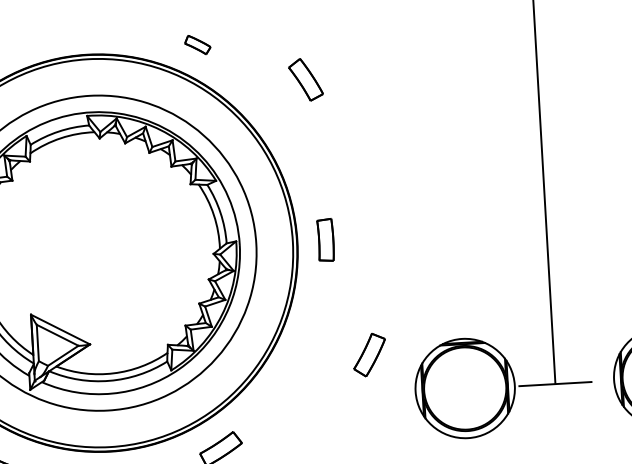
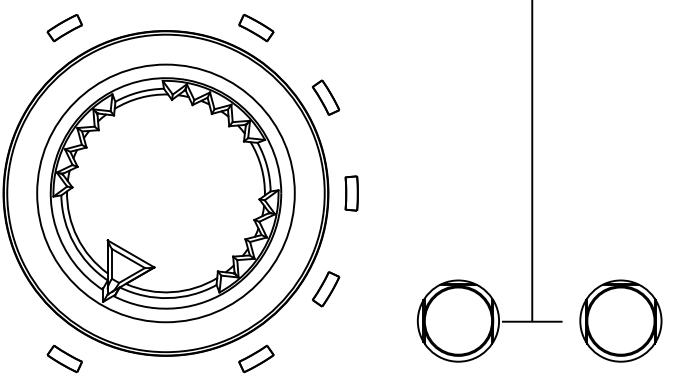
part: (197, 45) -> (256, 28), size x1.67
part: (305, 79) -> (325, 97), moved
part: (370, 355) -> (326, 289), moved

